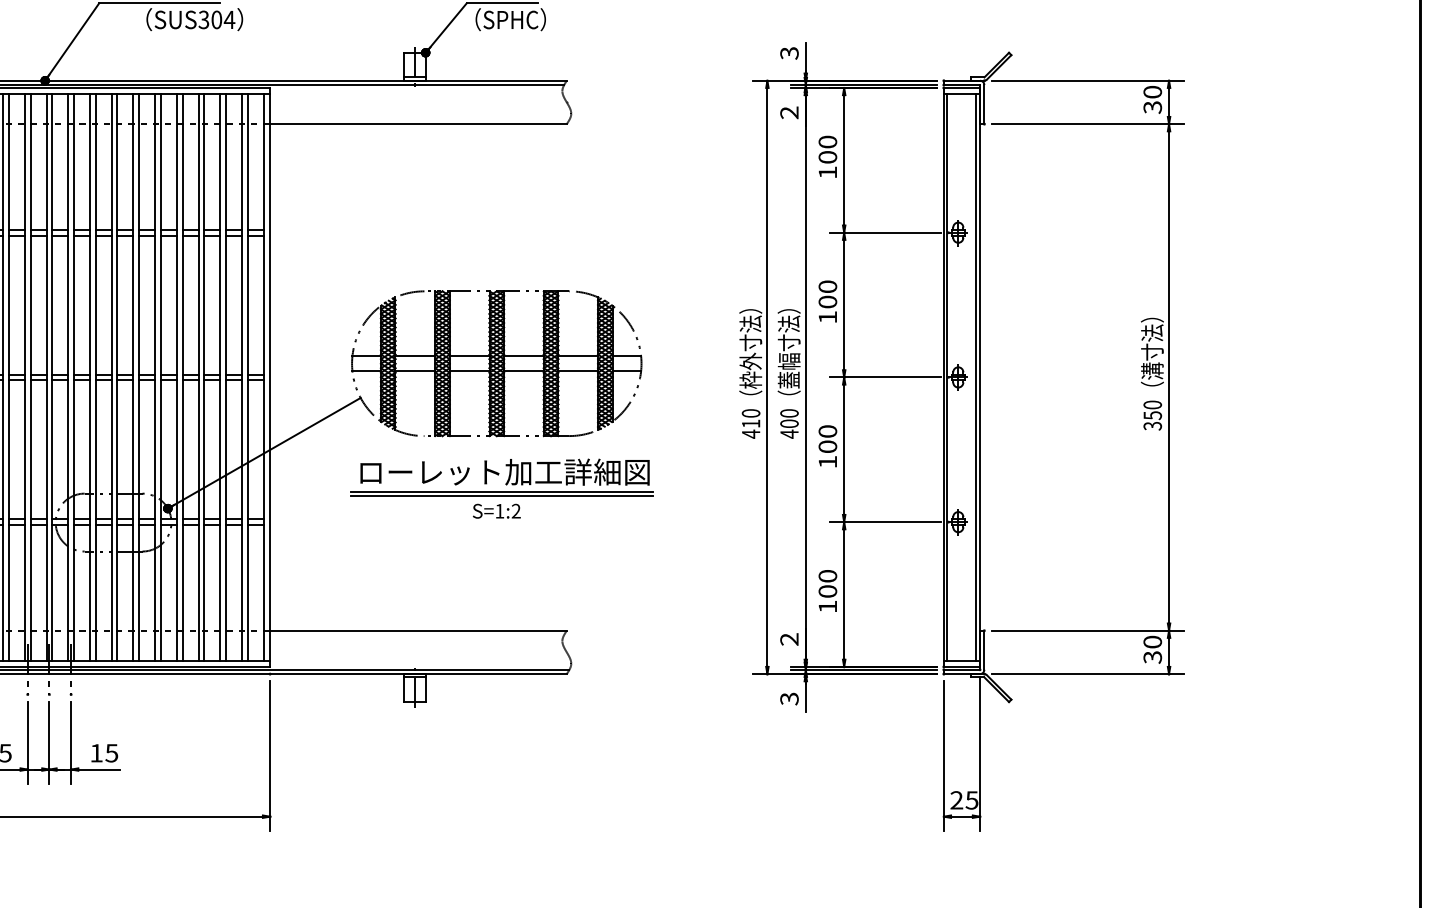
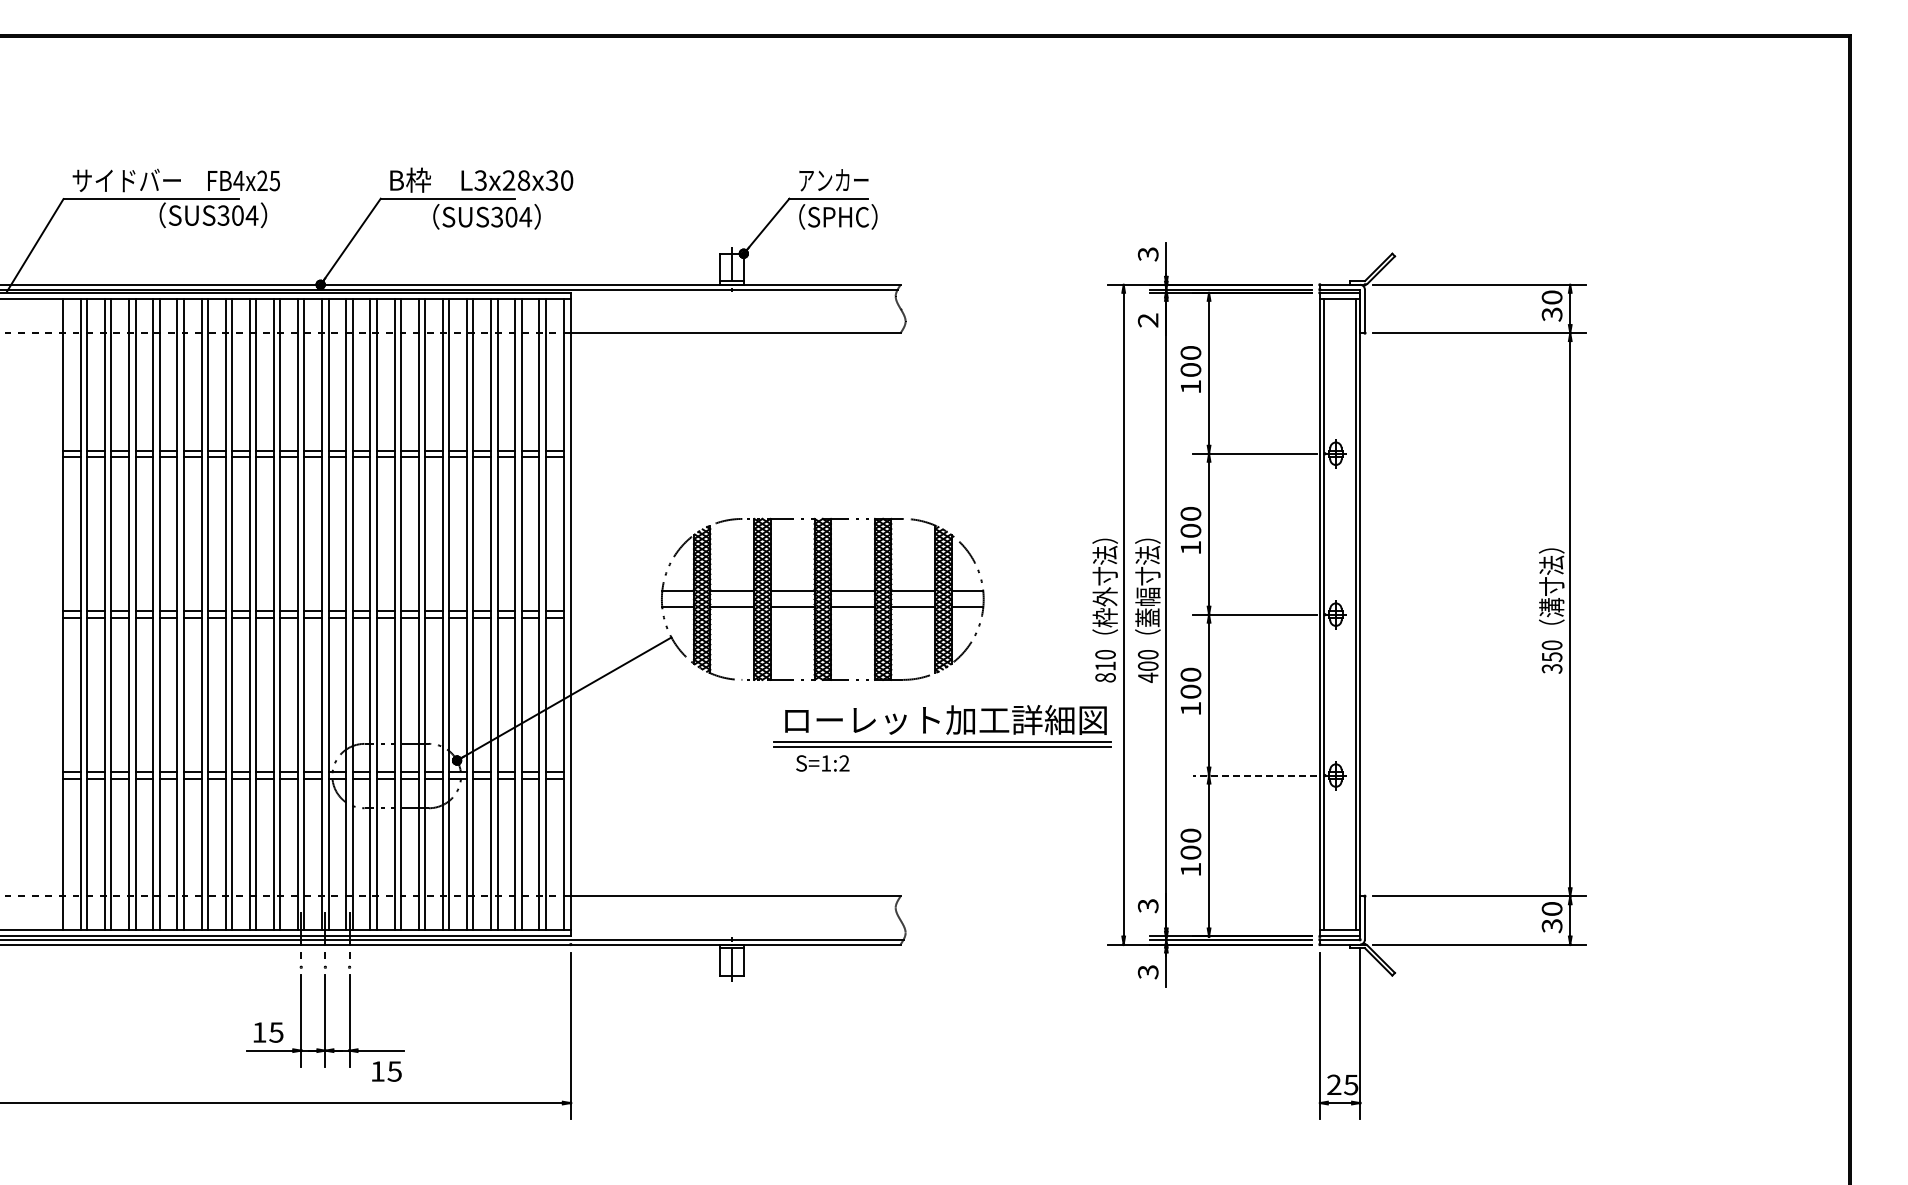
text: (751, 433) -> (1105, 677), 410 -> 810
part: (501, 478) -> (942, 726), moved
line: (885, 522) -> (1254, 775), solid -> dashed
text: (789, 639) -> (1148, 906), 2 -> 3
text: (104, 753) -> (386, 1071), moved

